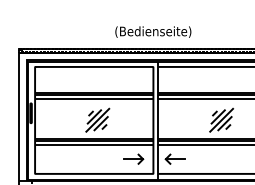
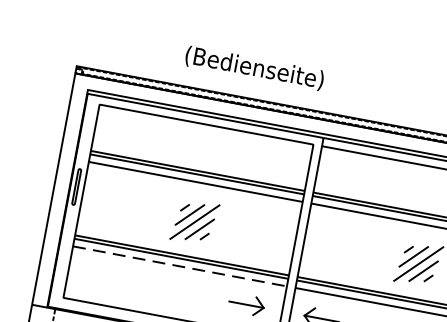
text: (153, 31) -> (255, 67), moved
line: (94, 145) -> (180, 266), solid -> dashed

